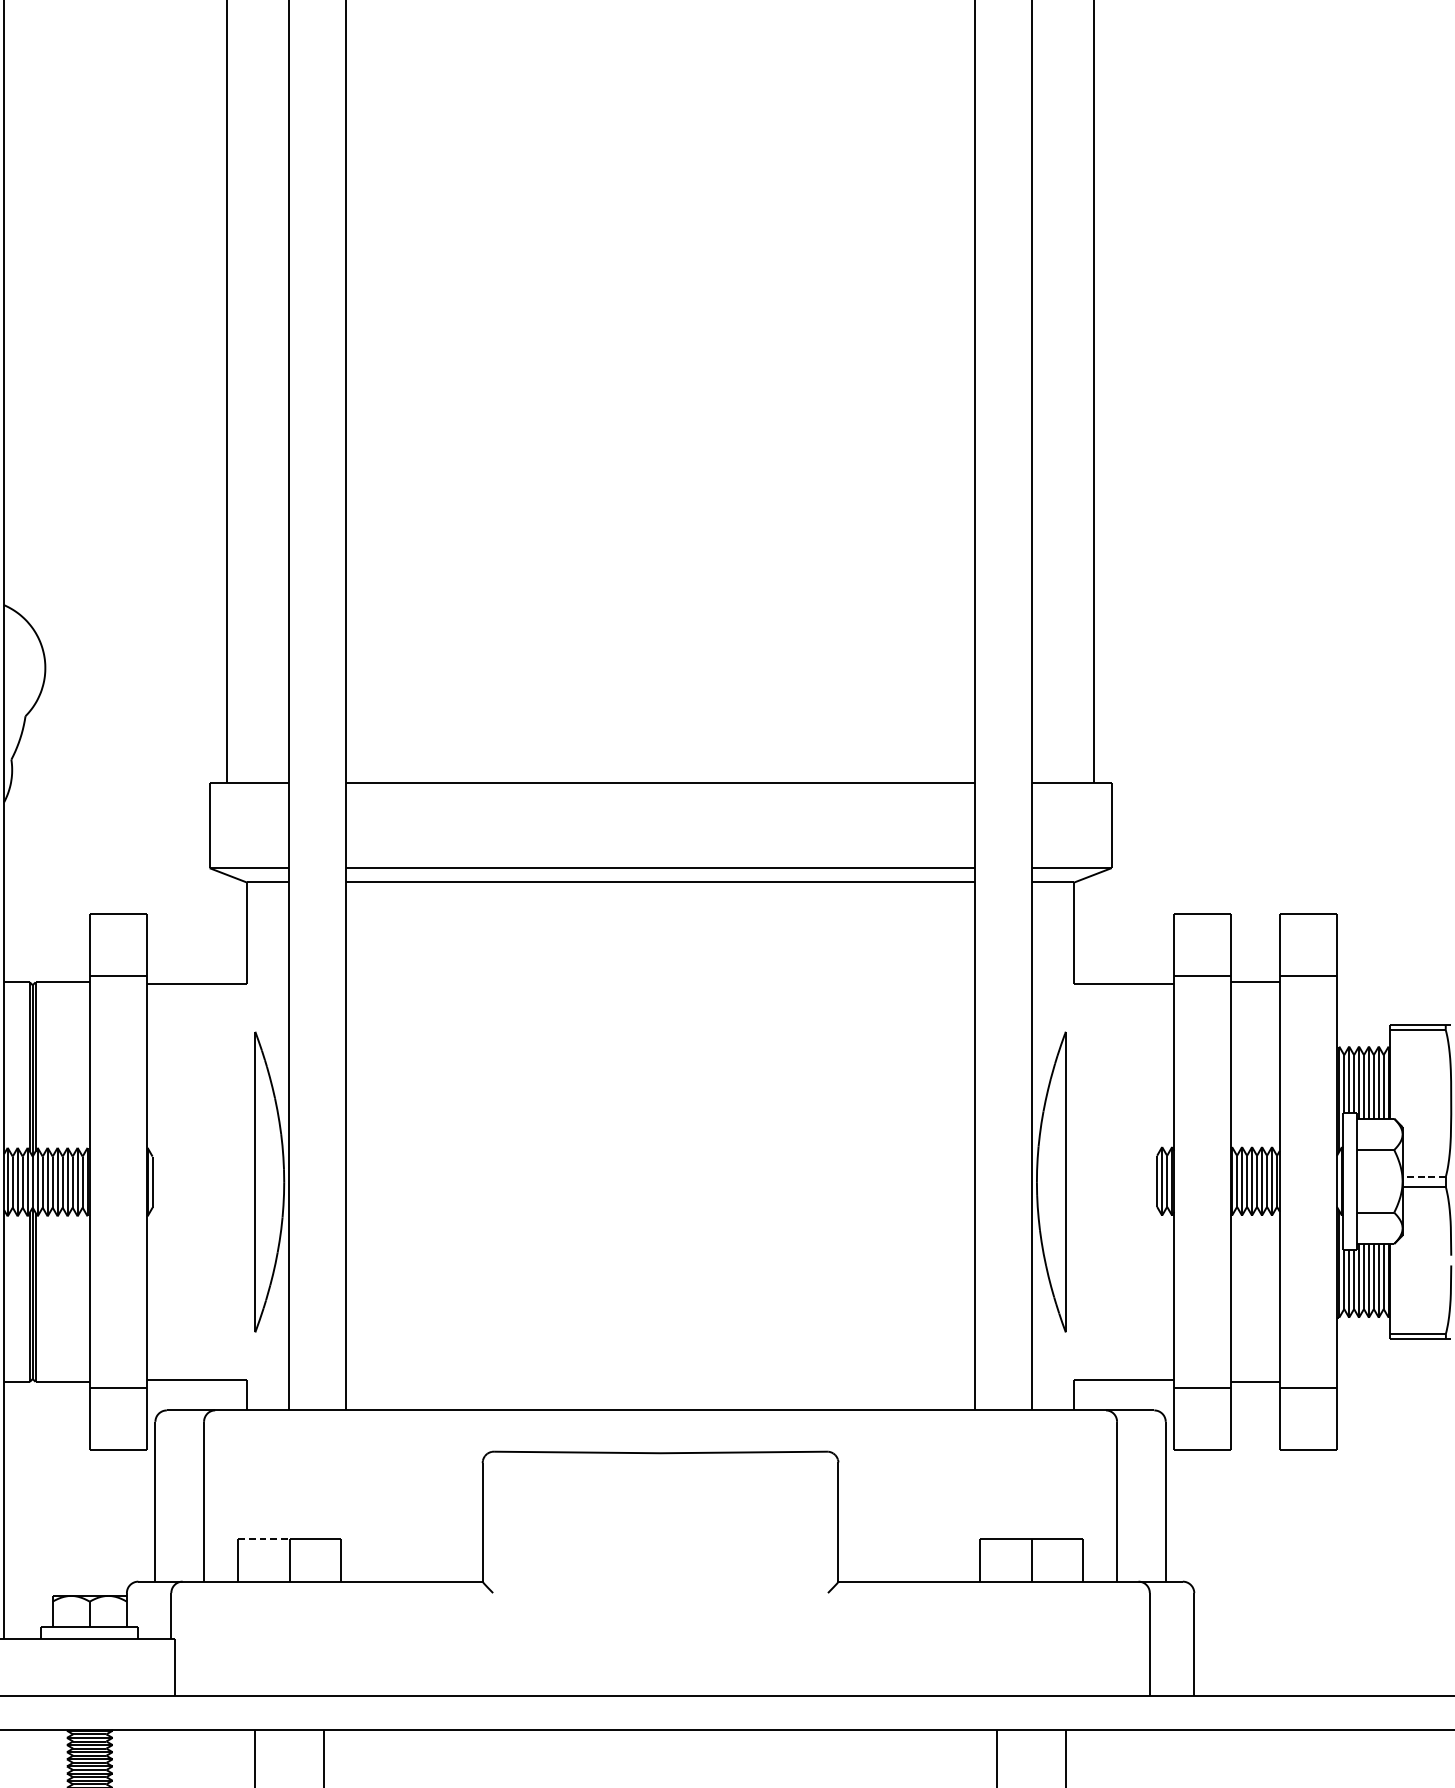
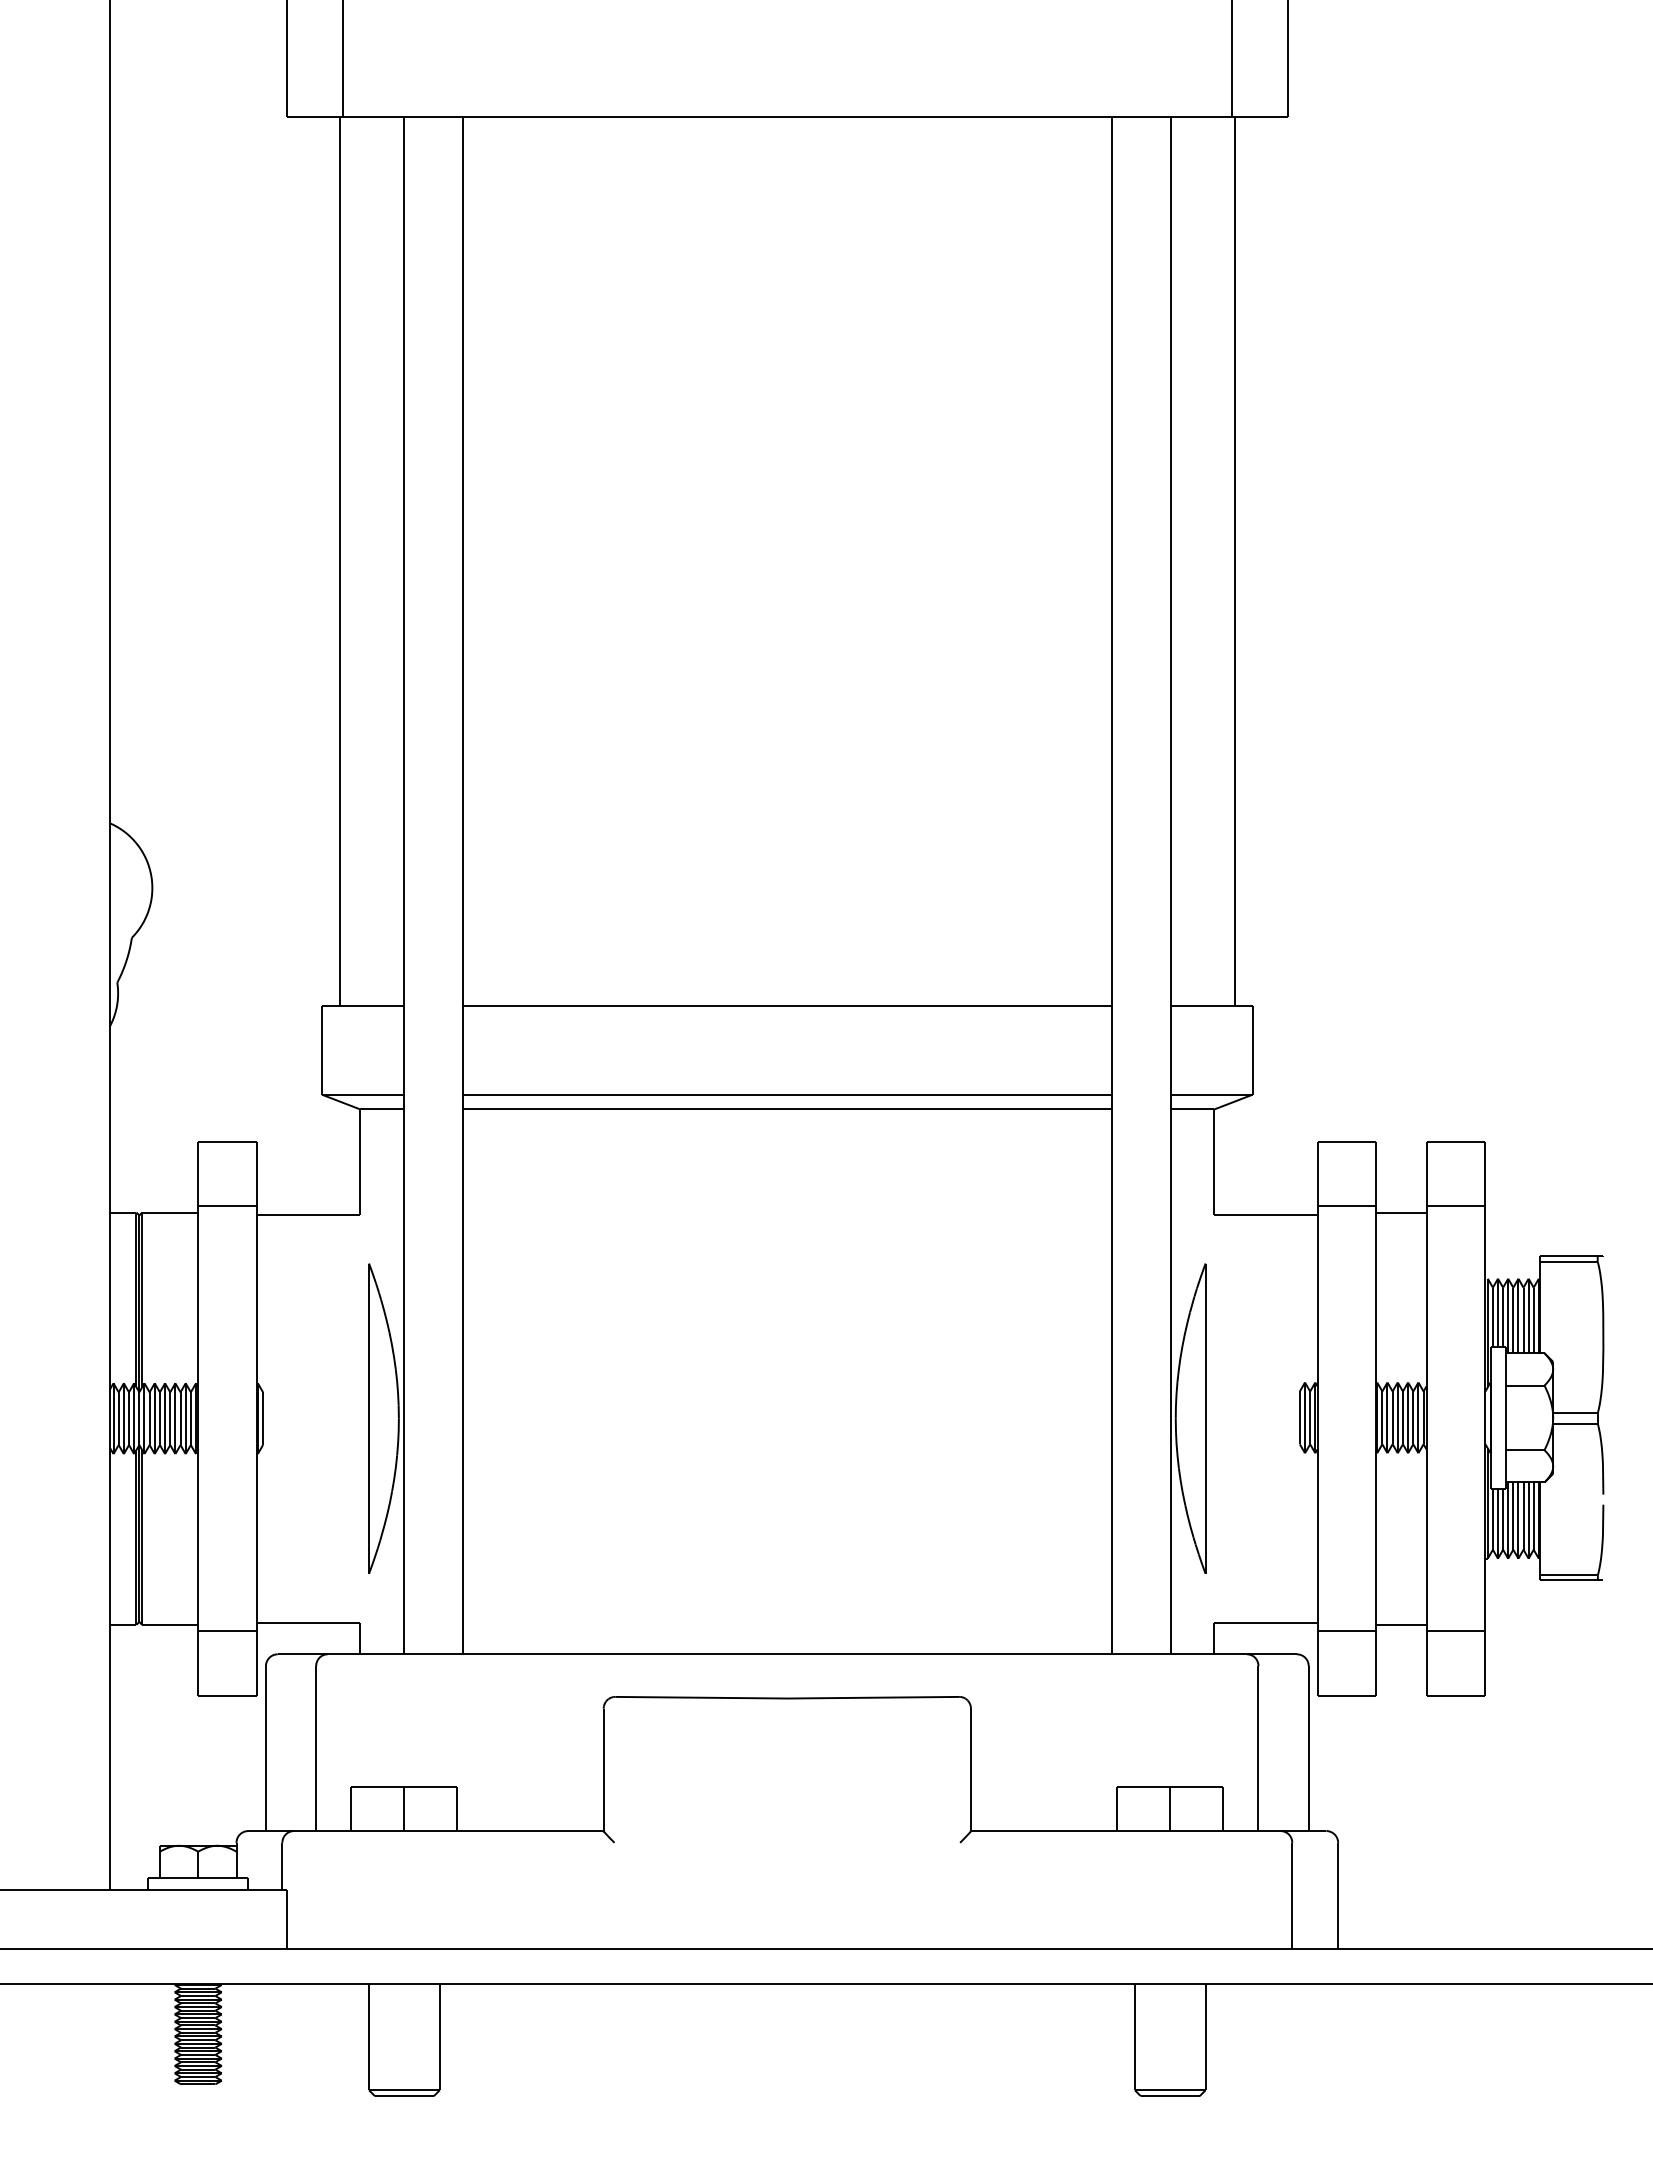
line: (1423, 1177) -> (1574, 1413), dashed -> solid
line: (263, 1538) -> (377, 1786), dashed -> solid

